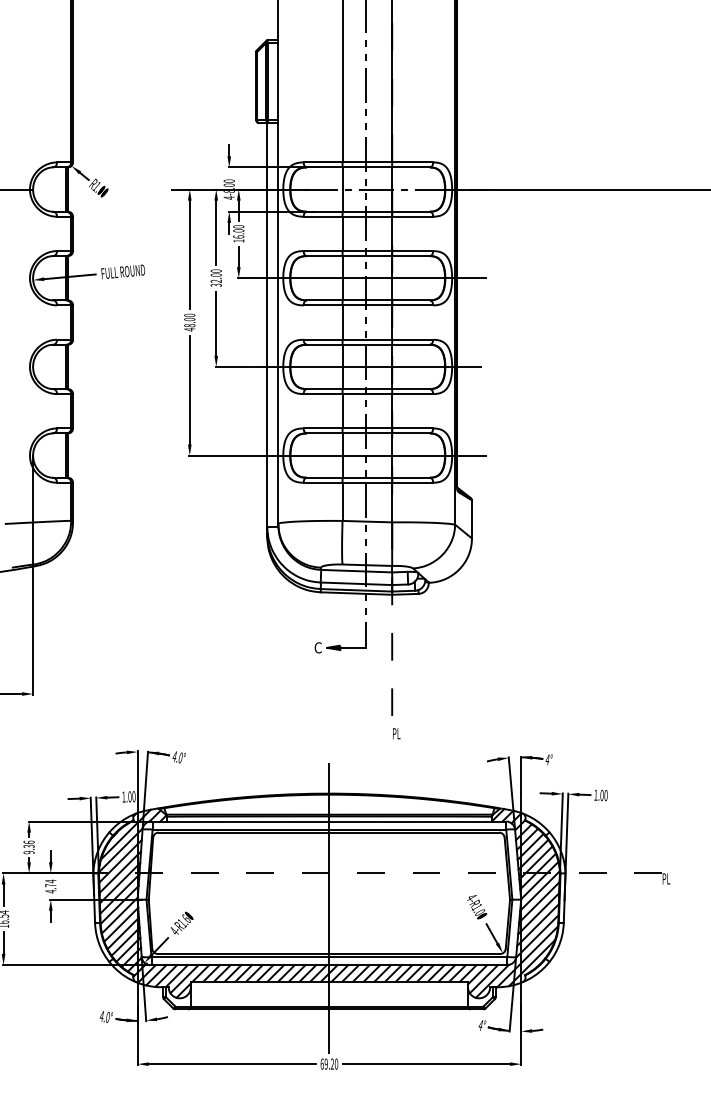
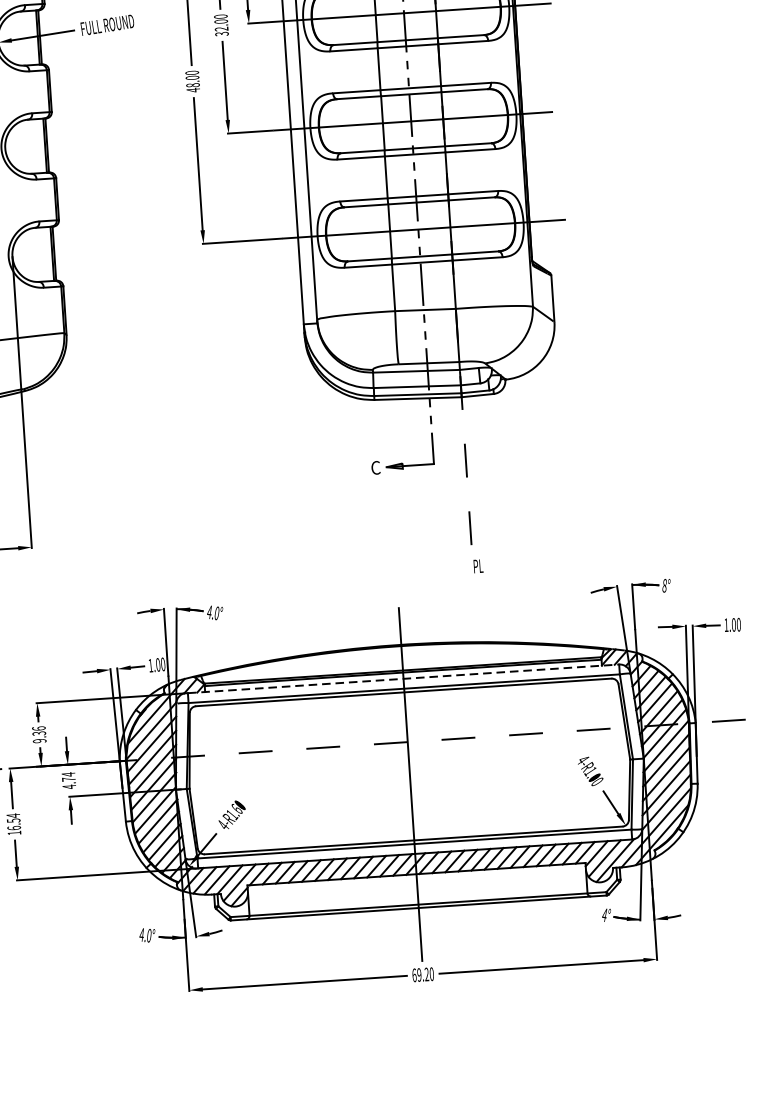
text: (547, 759) -> (664, 585), 4° -> 8°
line: (329, 821) -> (403, 678), solid -> dashed

